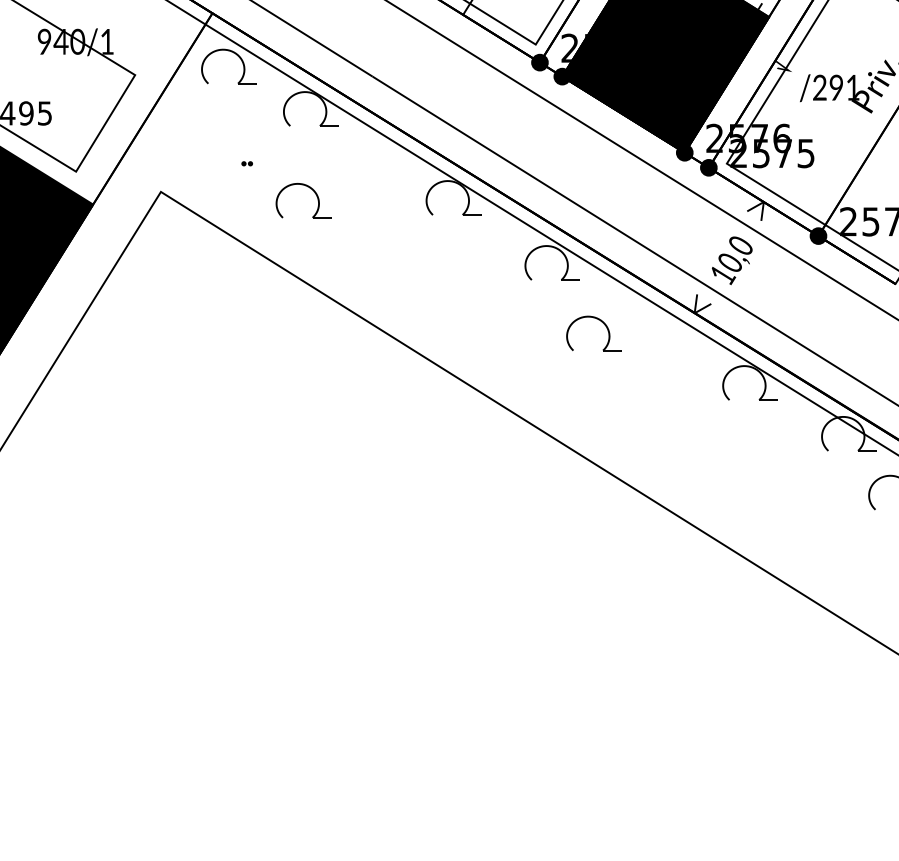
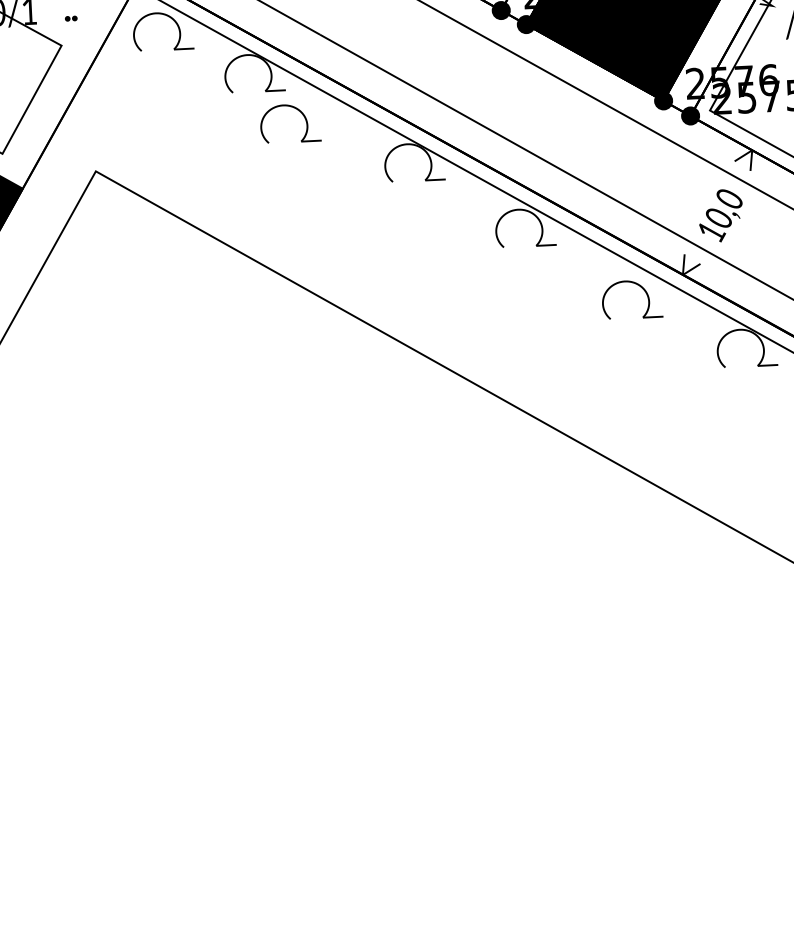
part: (246, 163) -> (70, 18), moved
part: (314, 193) -> (301, 115), moved
part: (602, 323) -> (640, 288), moved

